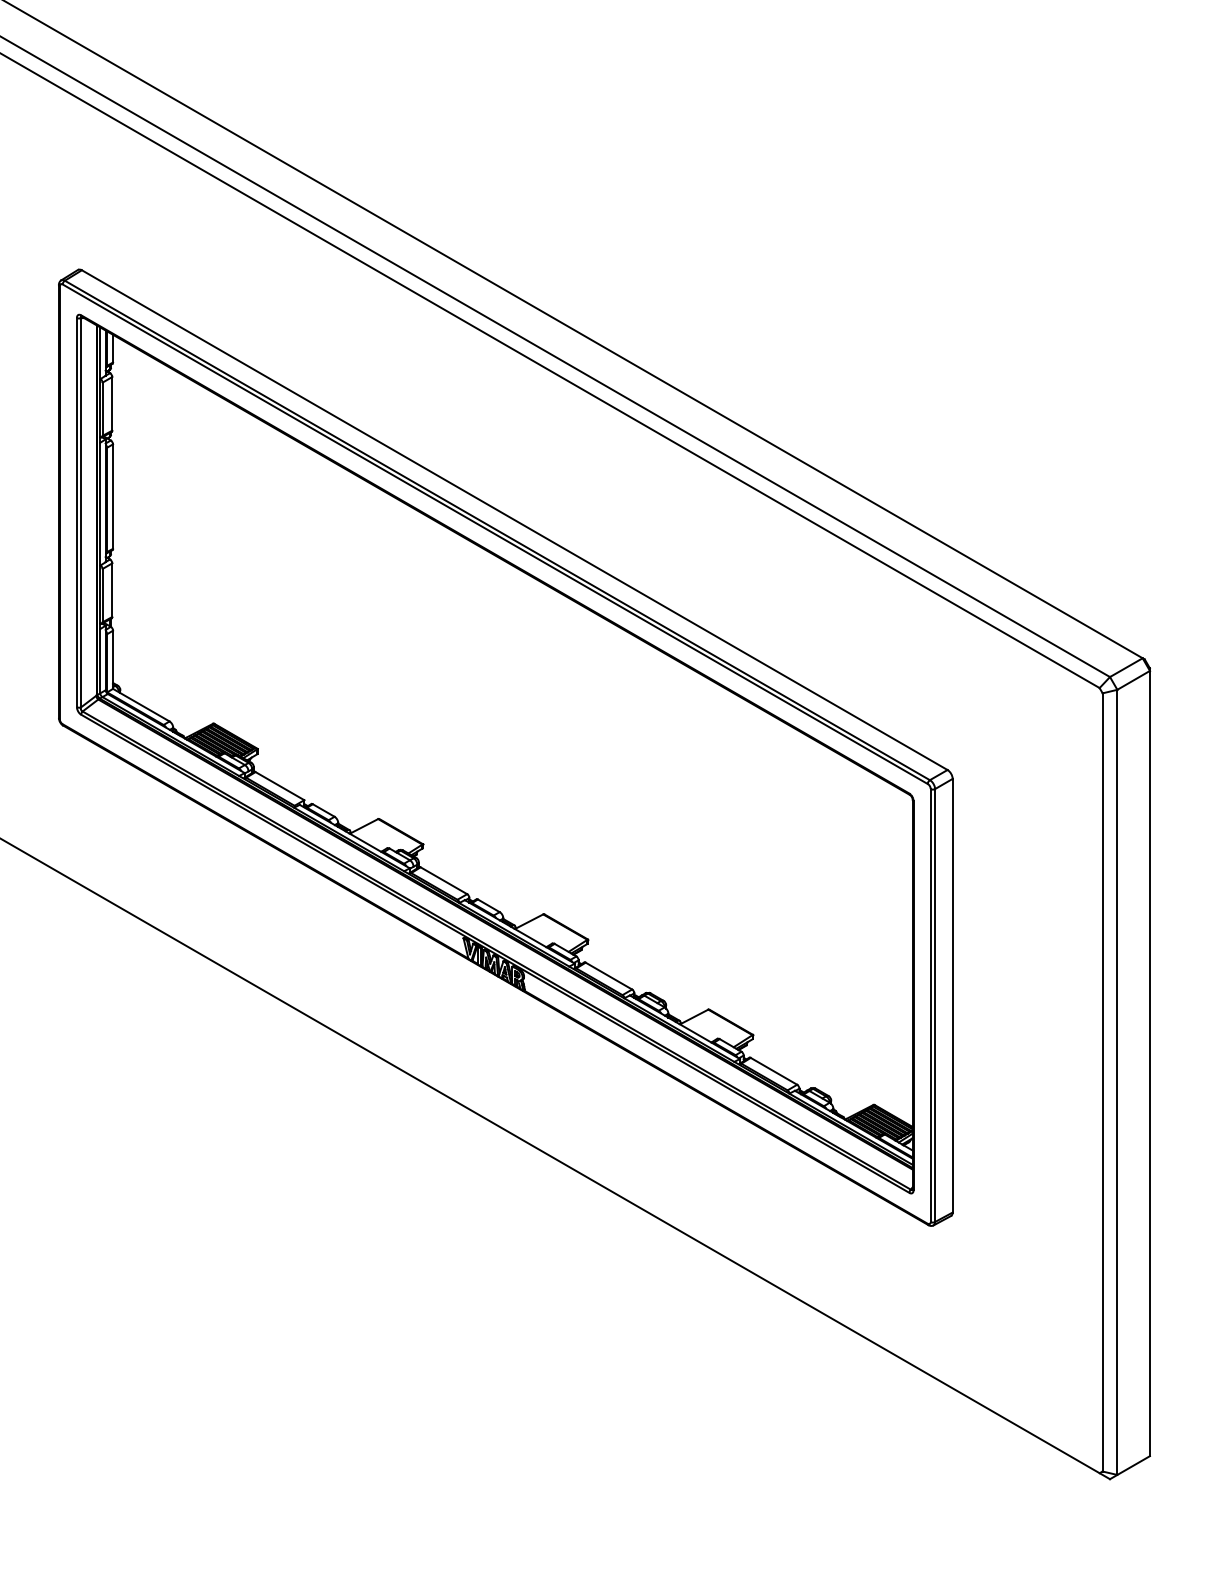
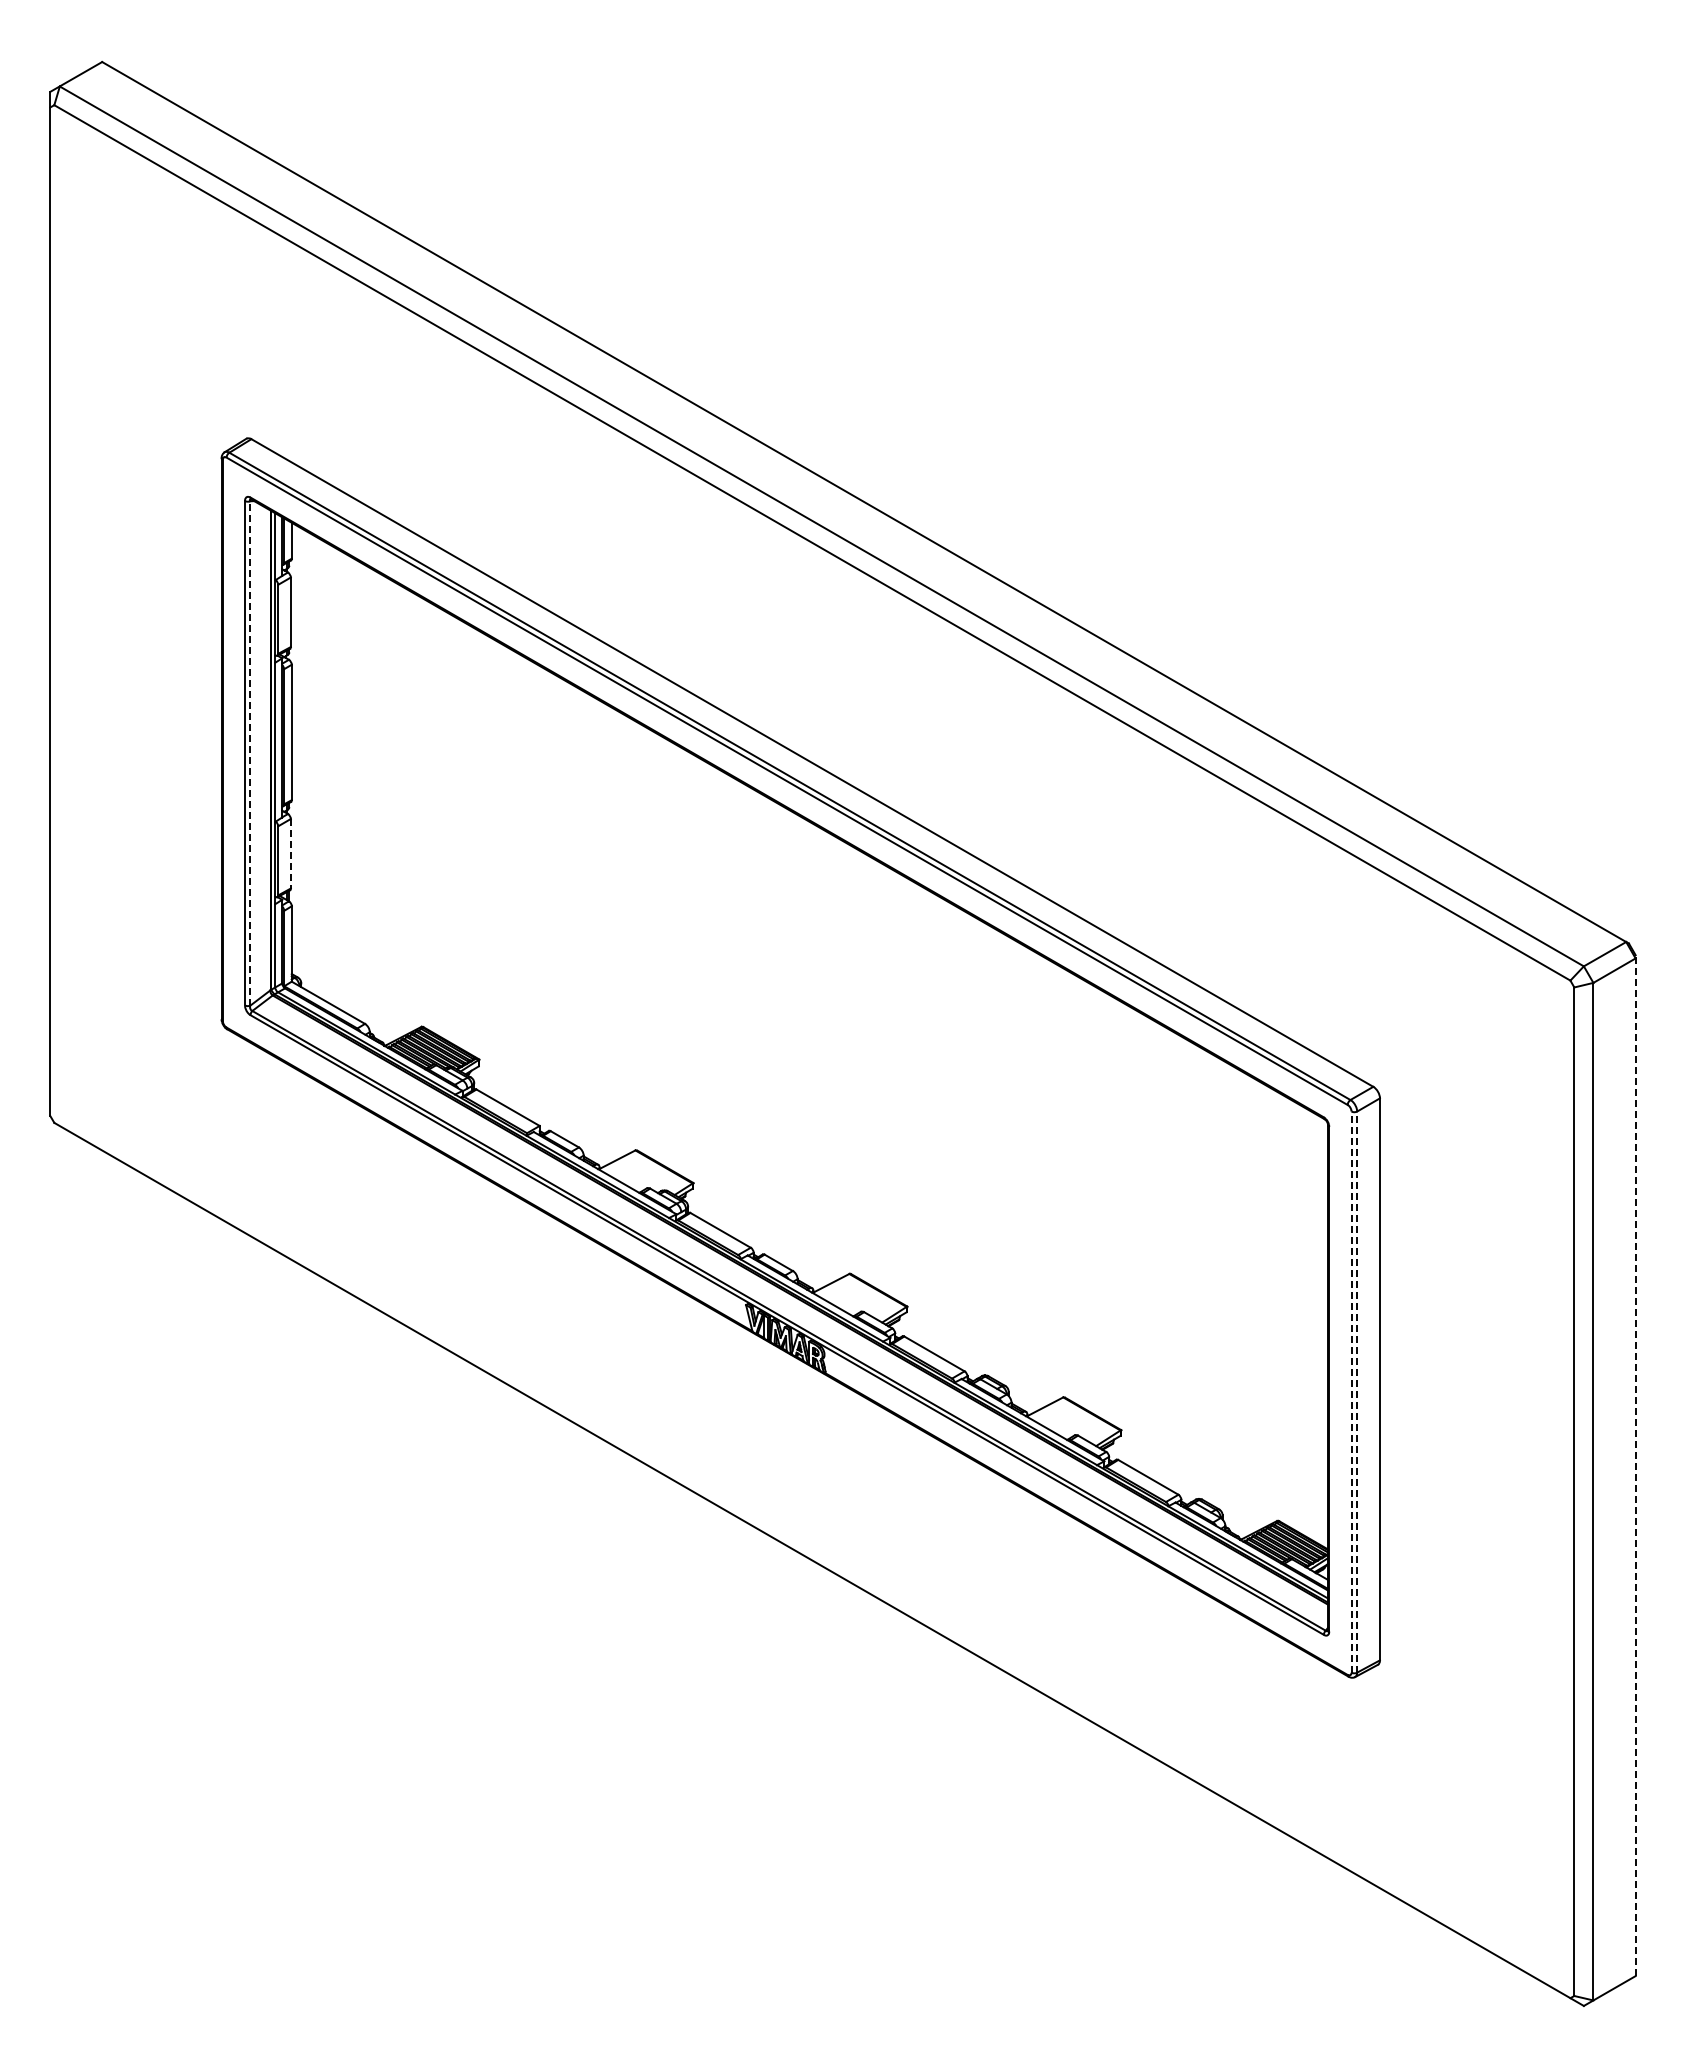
line: (81, 512) -> (250, 753), solid -> dashed
line: (112, 589) -> (290, 853), solid -> dashed
line: (930, 1005) -> (1351, 1392), solid -> dashed
line: (935, 1005) -> (1357, 1392), solid -> dashed
line: (1149, 1062) -> (1635, 1465), solid -> dashed

